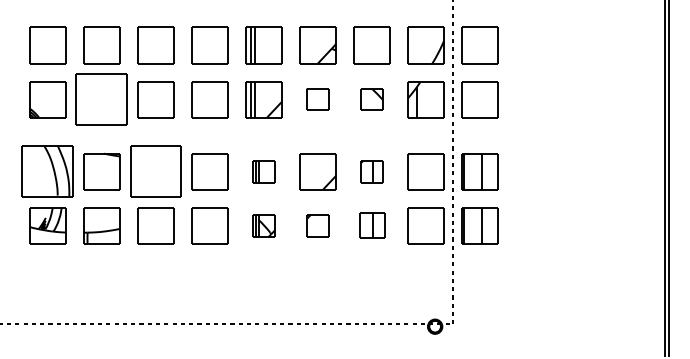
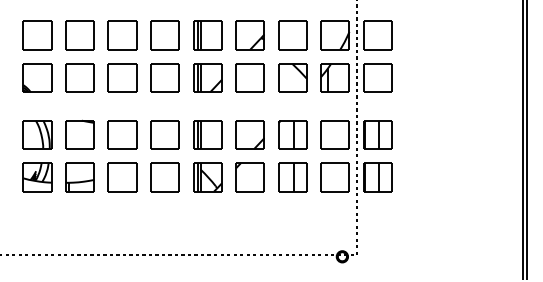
part: (100, 98) -> (79, 77), size x0.71
part: (317, 98) -> (249, 77), size x1.67
part: (371, 98) -> (292, 77), size x1.67
part: (47, 171) -> (37, 134), size x0.71
part: (155, 171) -> (122, 134), size x0.71
part: (263, 171) -> (207, 134), size x1.67
part: (371, 171) -> (292, 134), size x1.67
part: (263, 225) -> (207, 177), size x1.67
part: (317, 225) -> (249, 177), size x1.67
part: (371, 225) -> (292, 177), size x1.43

